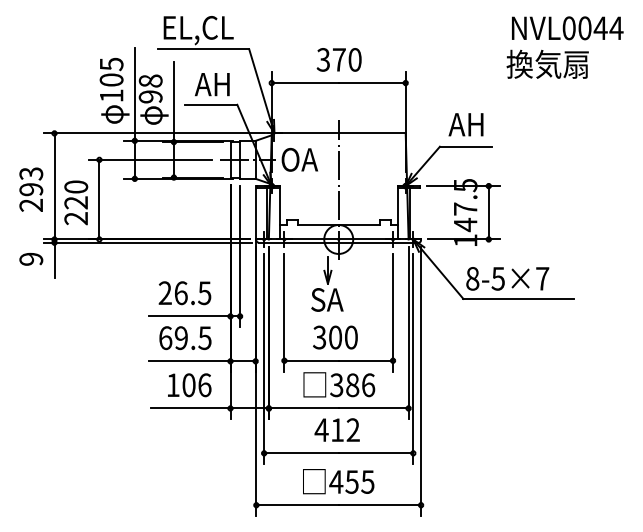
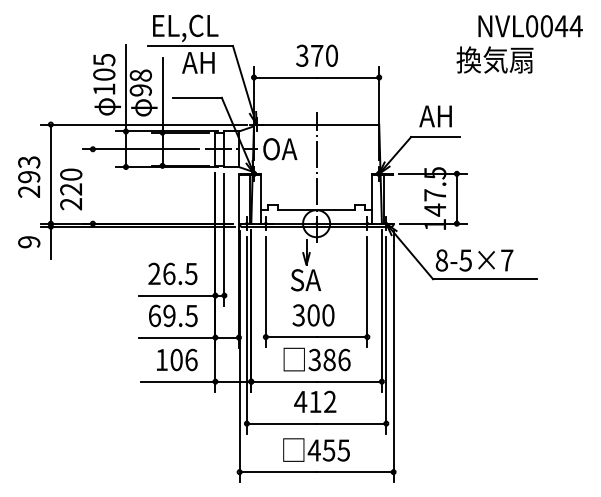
text: (547, 63) -> (494, 59), moved
text: (212, 84) -> (198, 62), moved
line: (99, 199) -> (92, 186), removed

